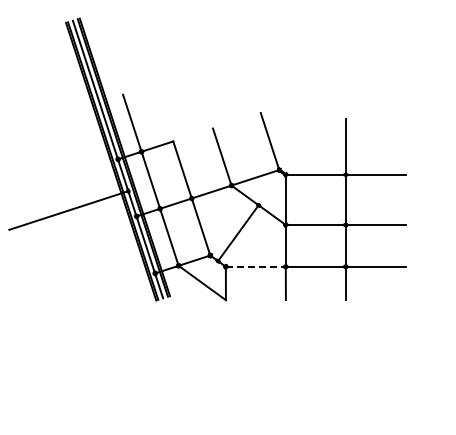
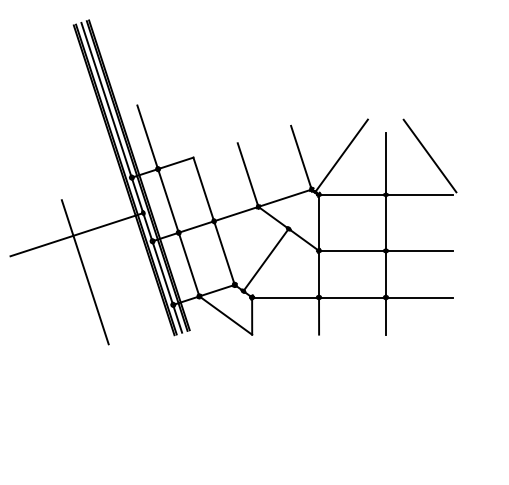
line: (305, 139) -> (340, 155), added
line: (384, 139) -> (429, 155), added
line: (76, 243) -> (85, 271), added
line: (255, 266) -> (285, 297), dashed -> solid

